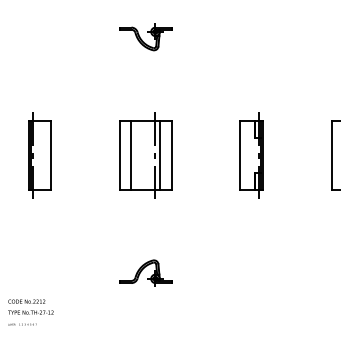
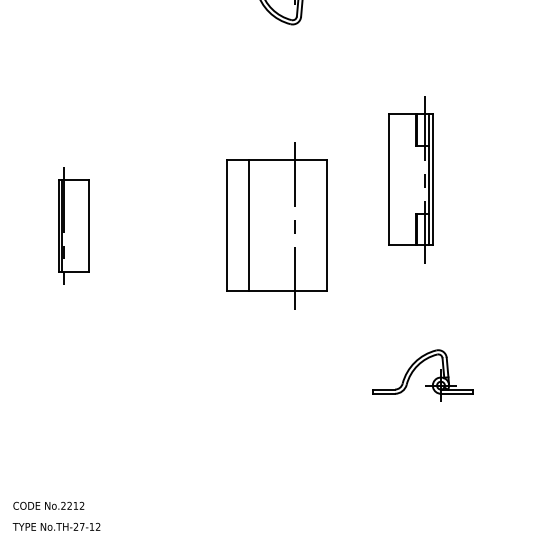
part: (39, 155) -> (73, 225), size x0.7
line: (159, 155) -> (303, 225), removed
part: (251, 155) -> (410, 179), moved
part: (145, 272) -> (421, 373), moved

